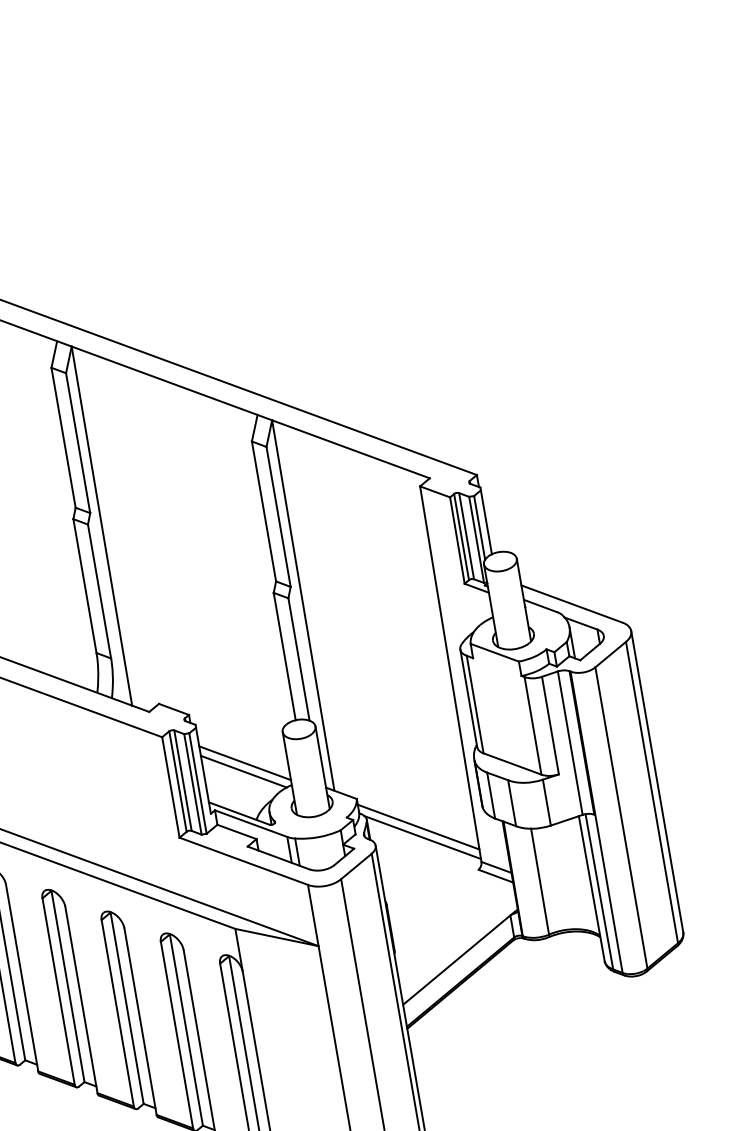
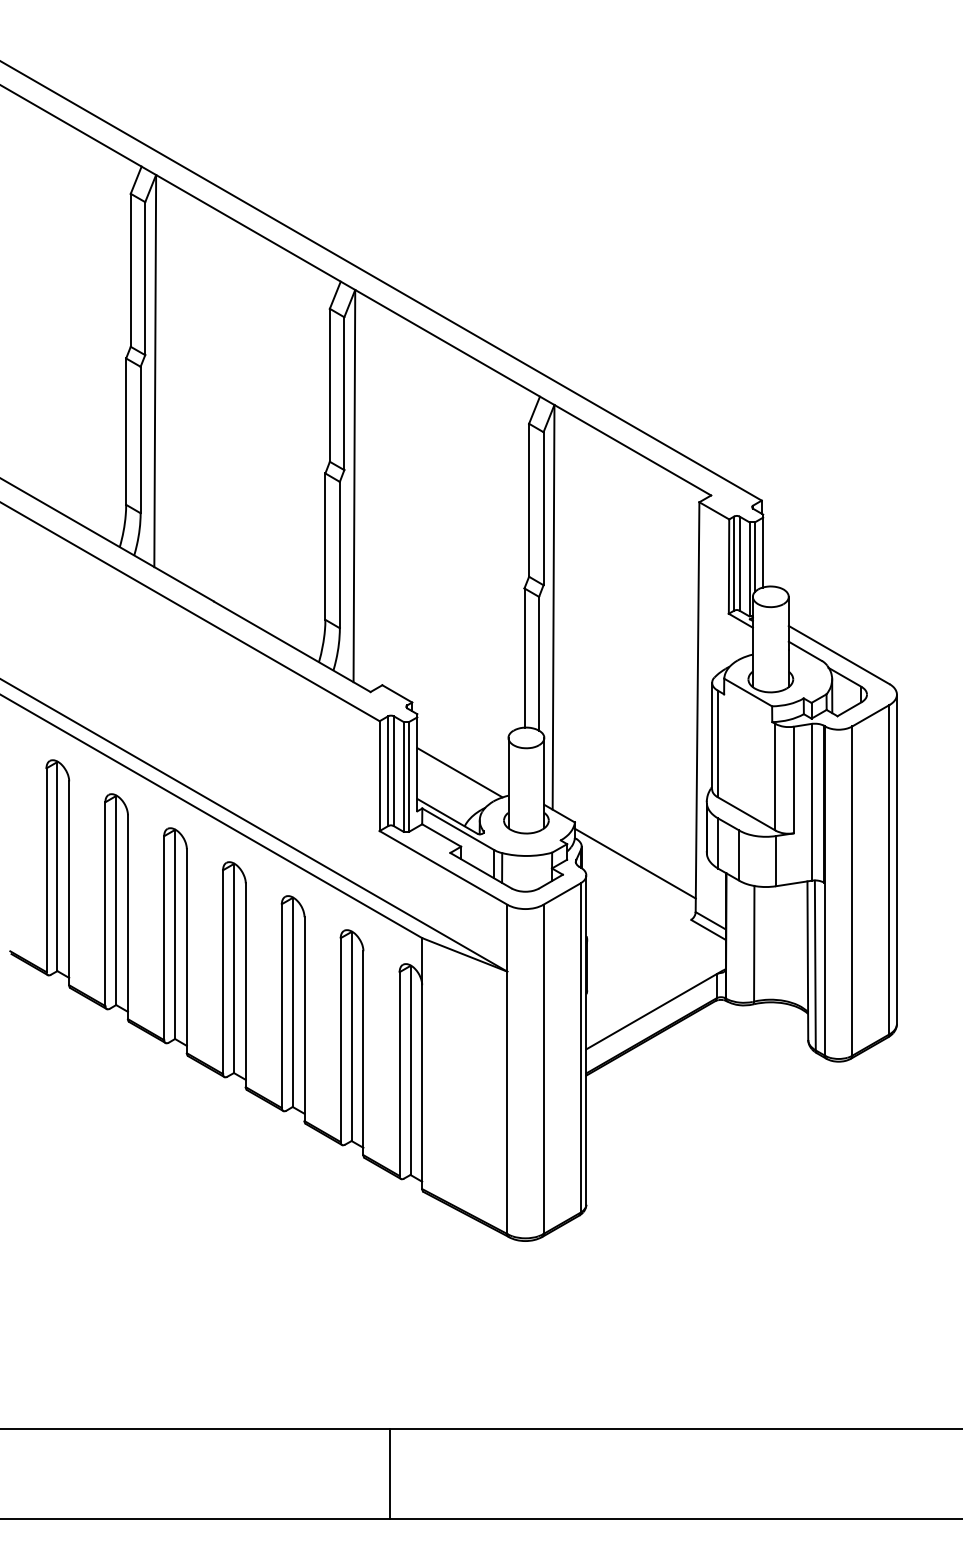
line: (244, 762) -> (462, 763), removed
line: (422, 836) -> (637, 874), removed

